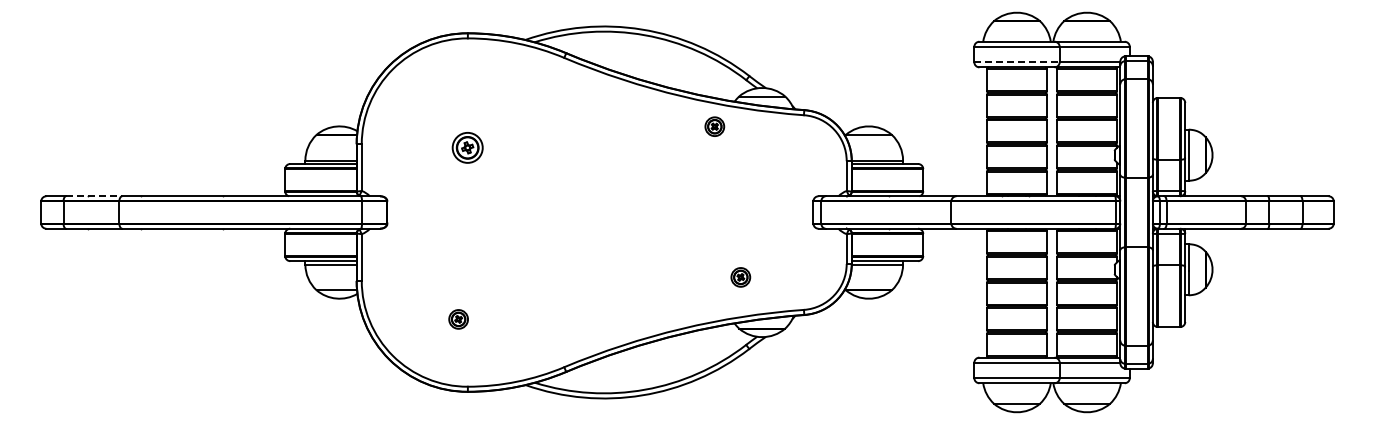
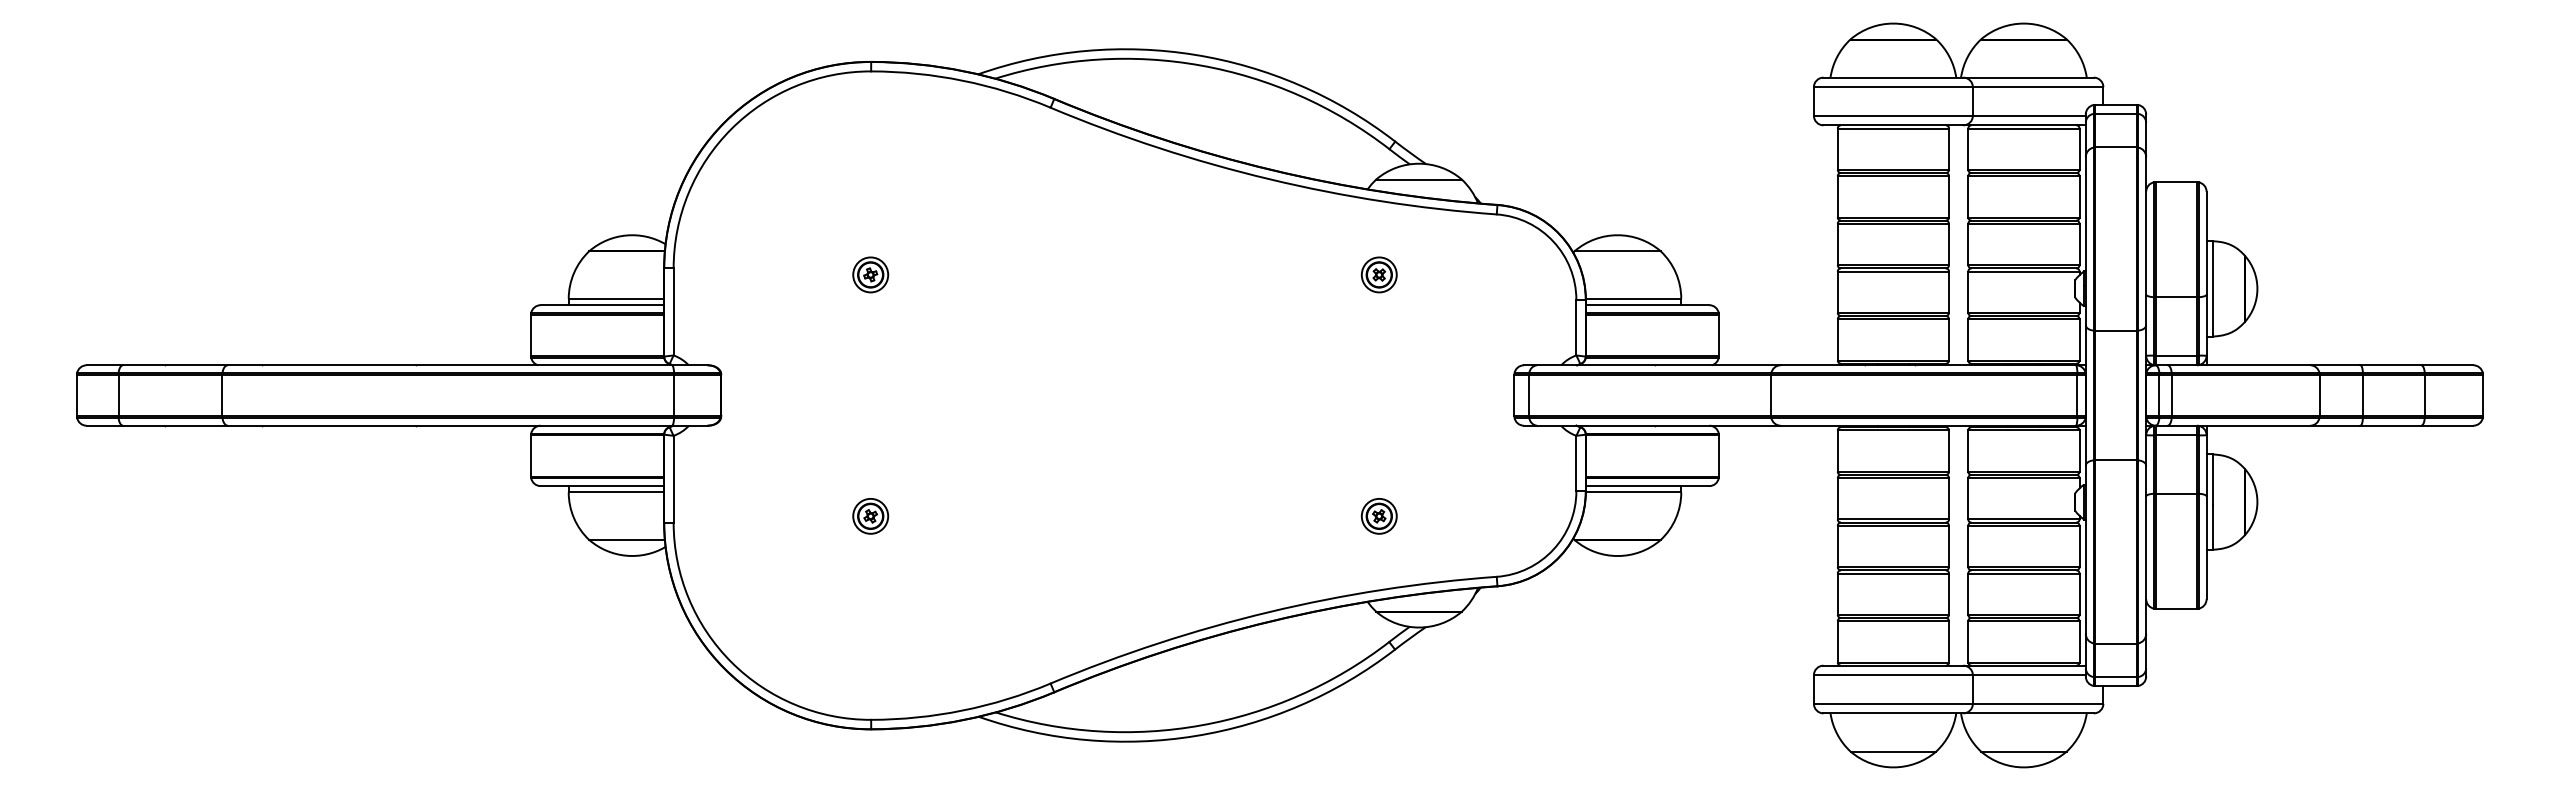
line: (1017, 62) -> (1894, 116), dashed -> solid
part: (714, 126) -> (1378, 274), moved
part: (467, 147) -> (870, 274), size x0.62
line: (94, 196) -> (176, 365), dashed -> solid
part: (458, 319) -> (870, 516), moved

